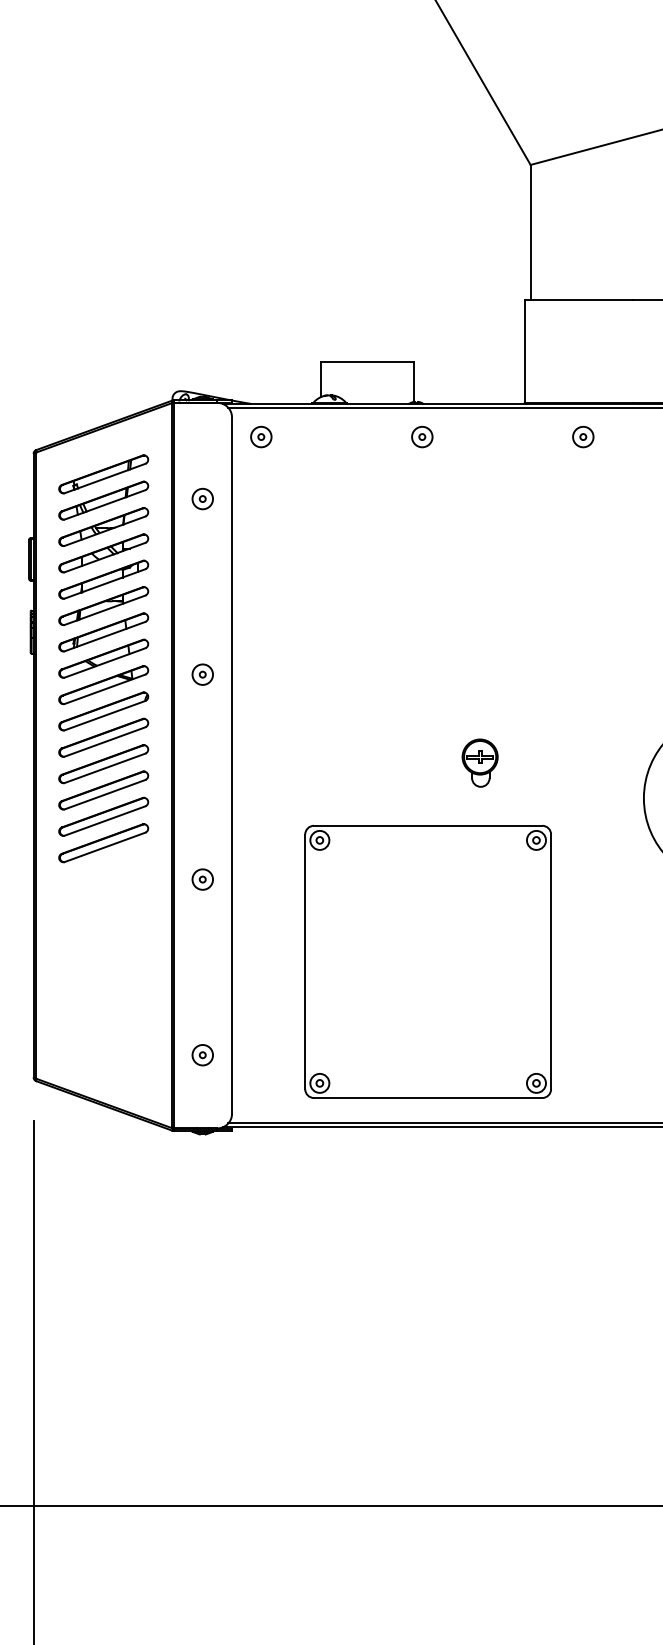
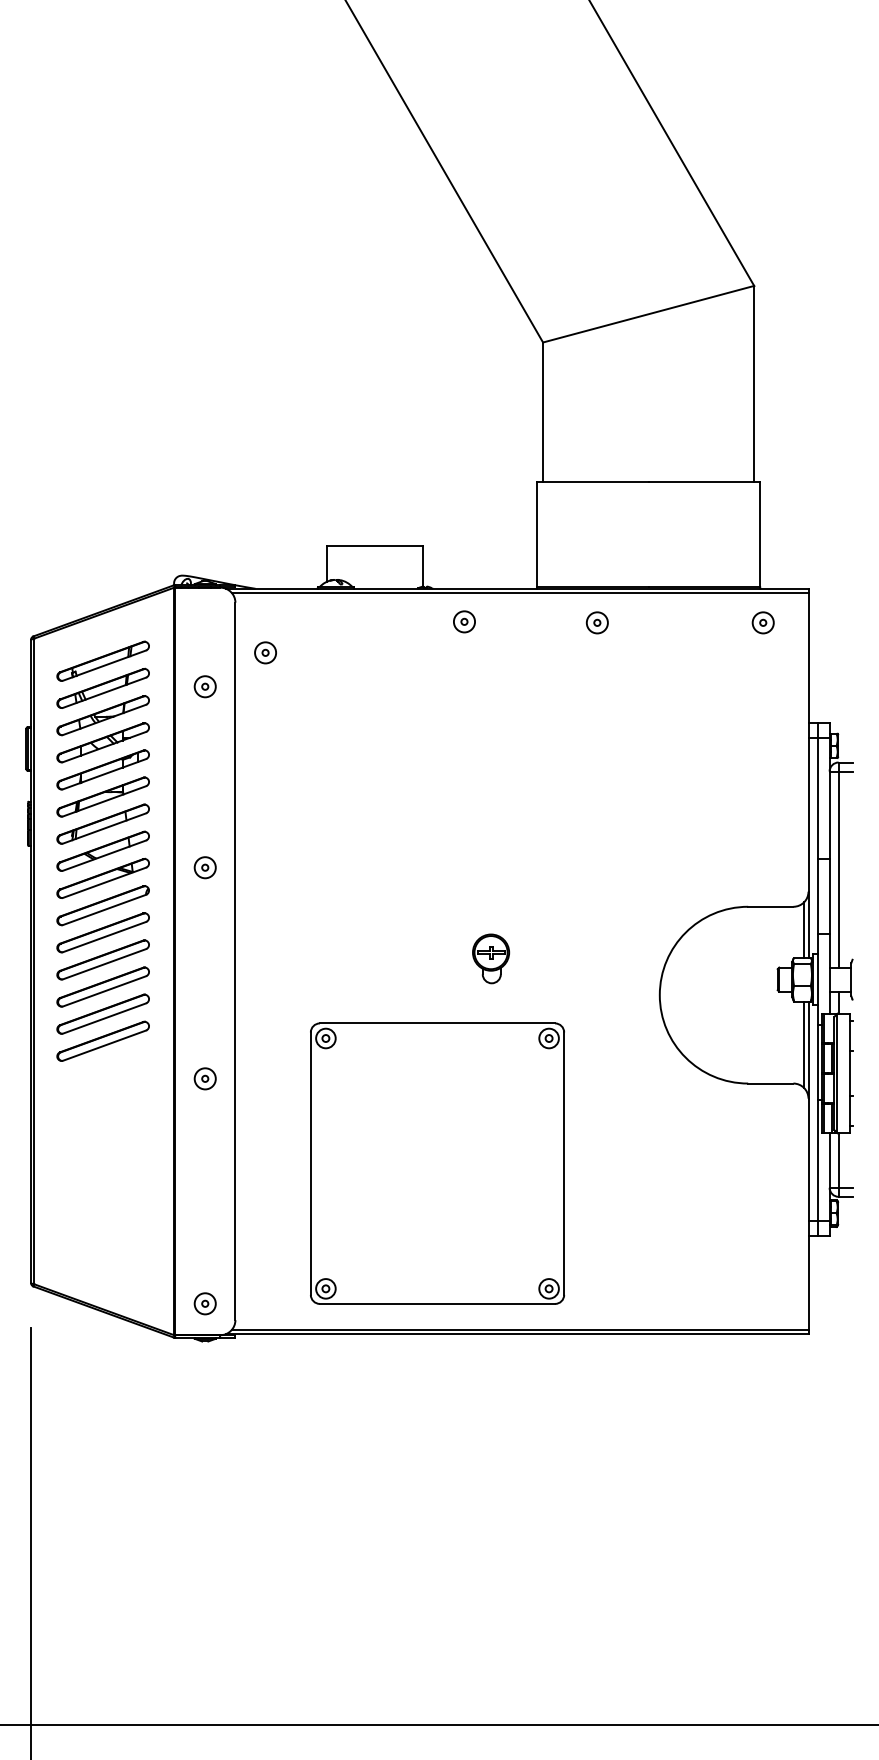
part: (261, 436) -> (265, 652), moved
part: (422, 436) -> (464, 621), moved
part: (202, 1054) -> (204, 1303), moved

